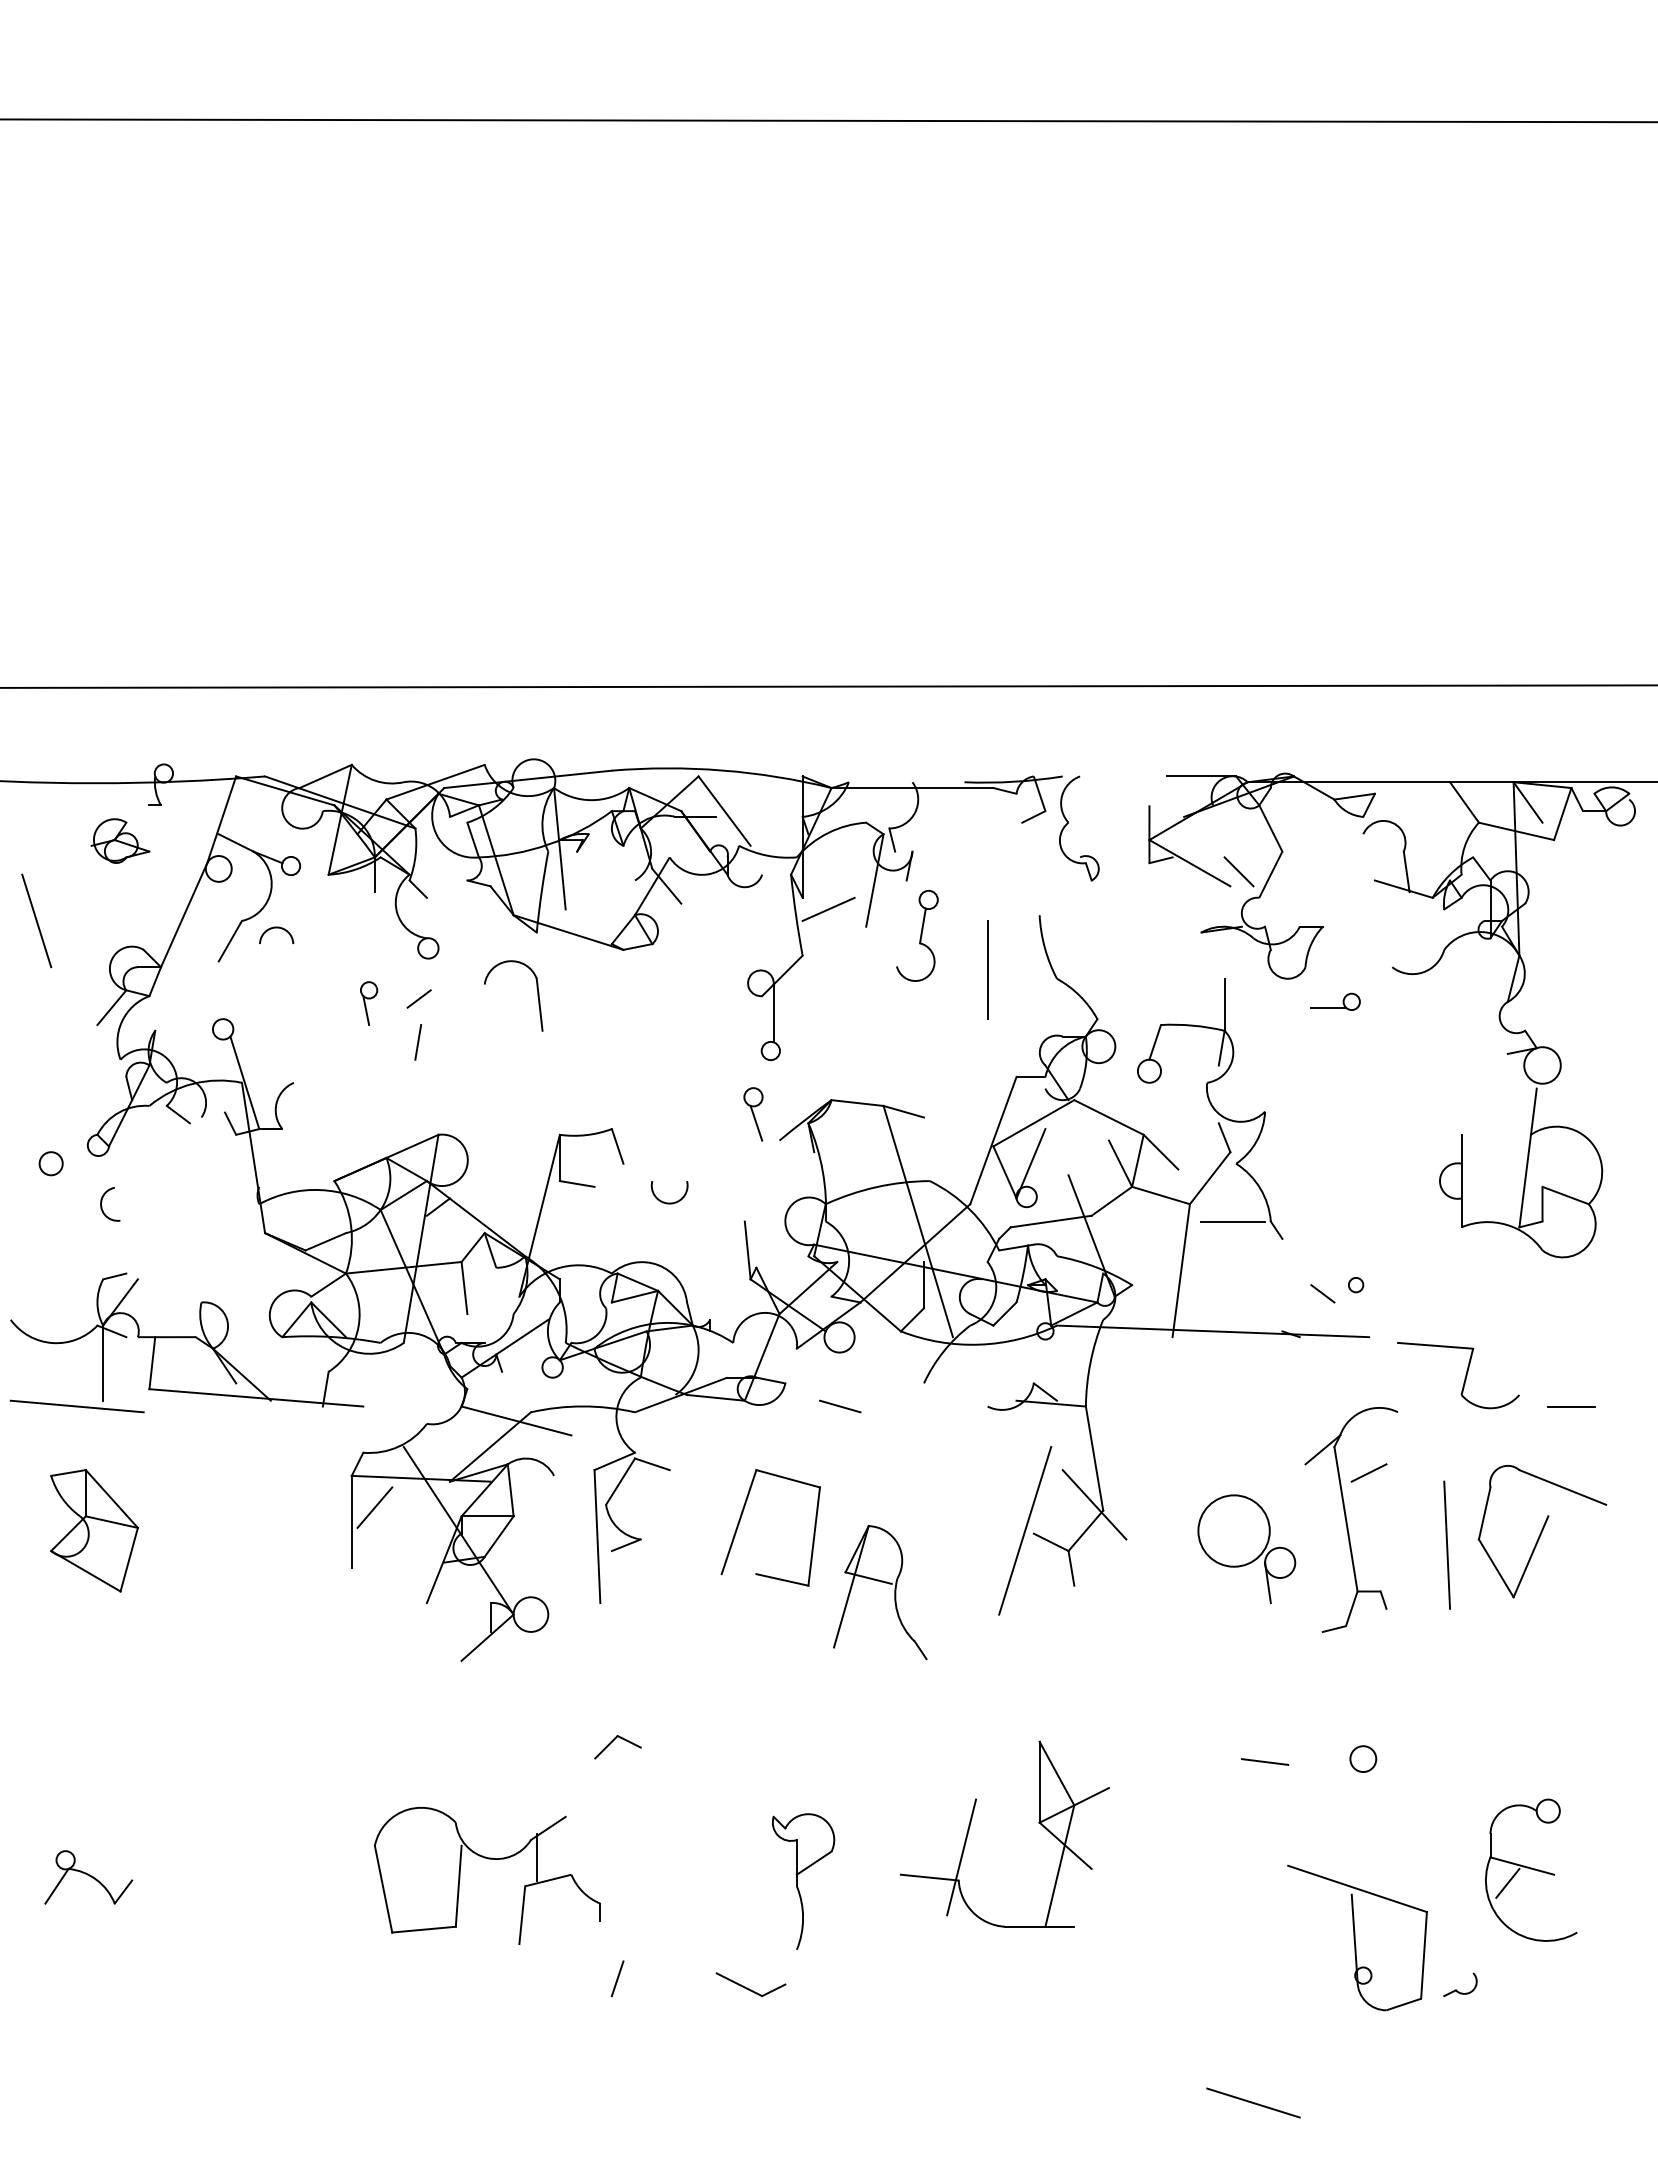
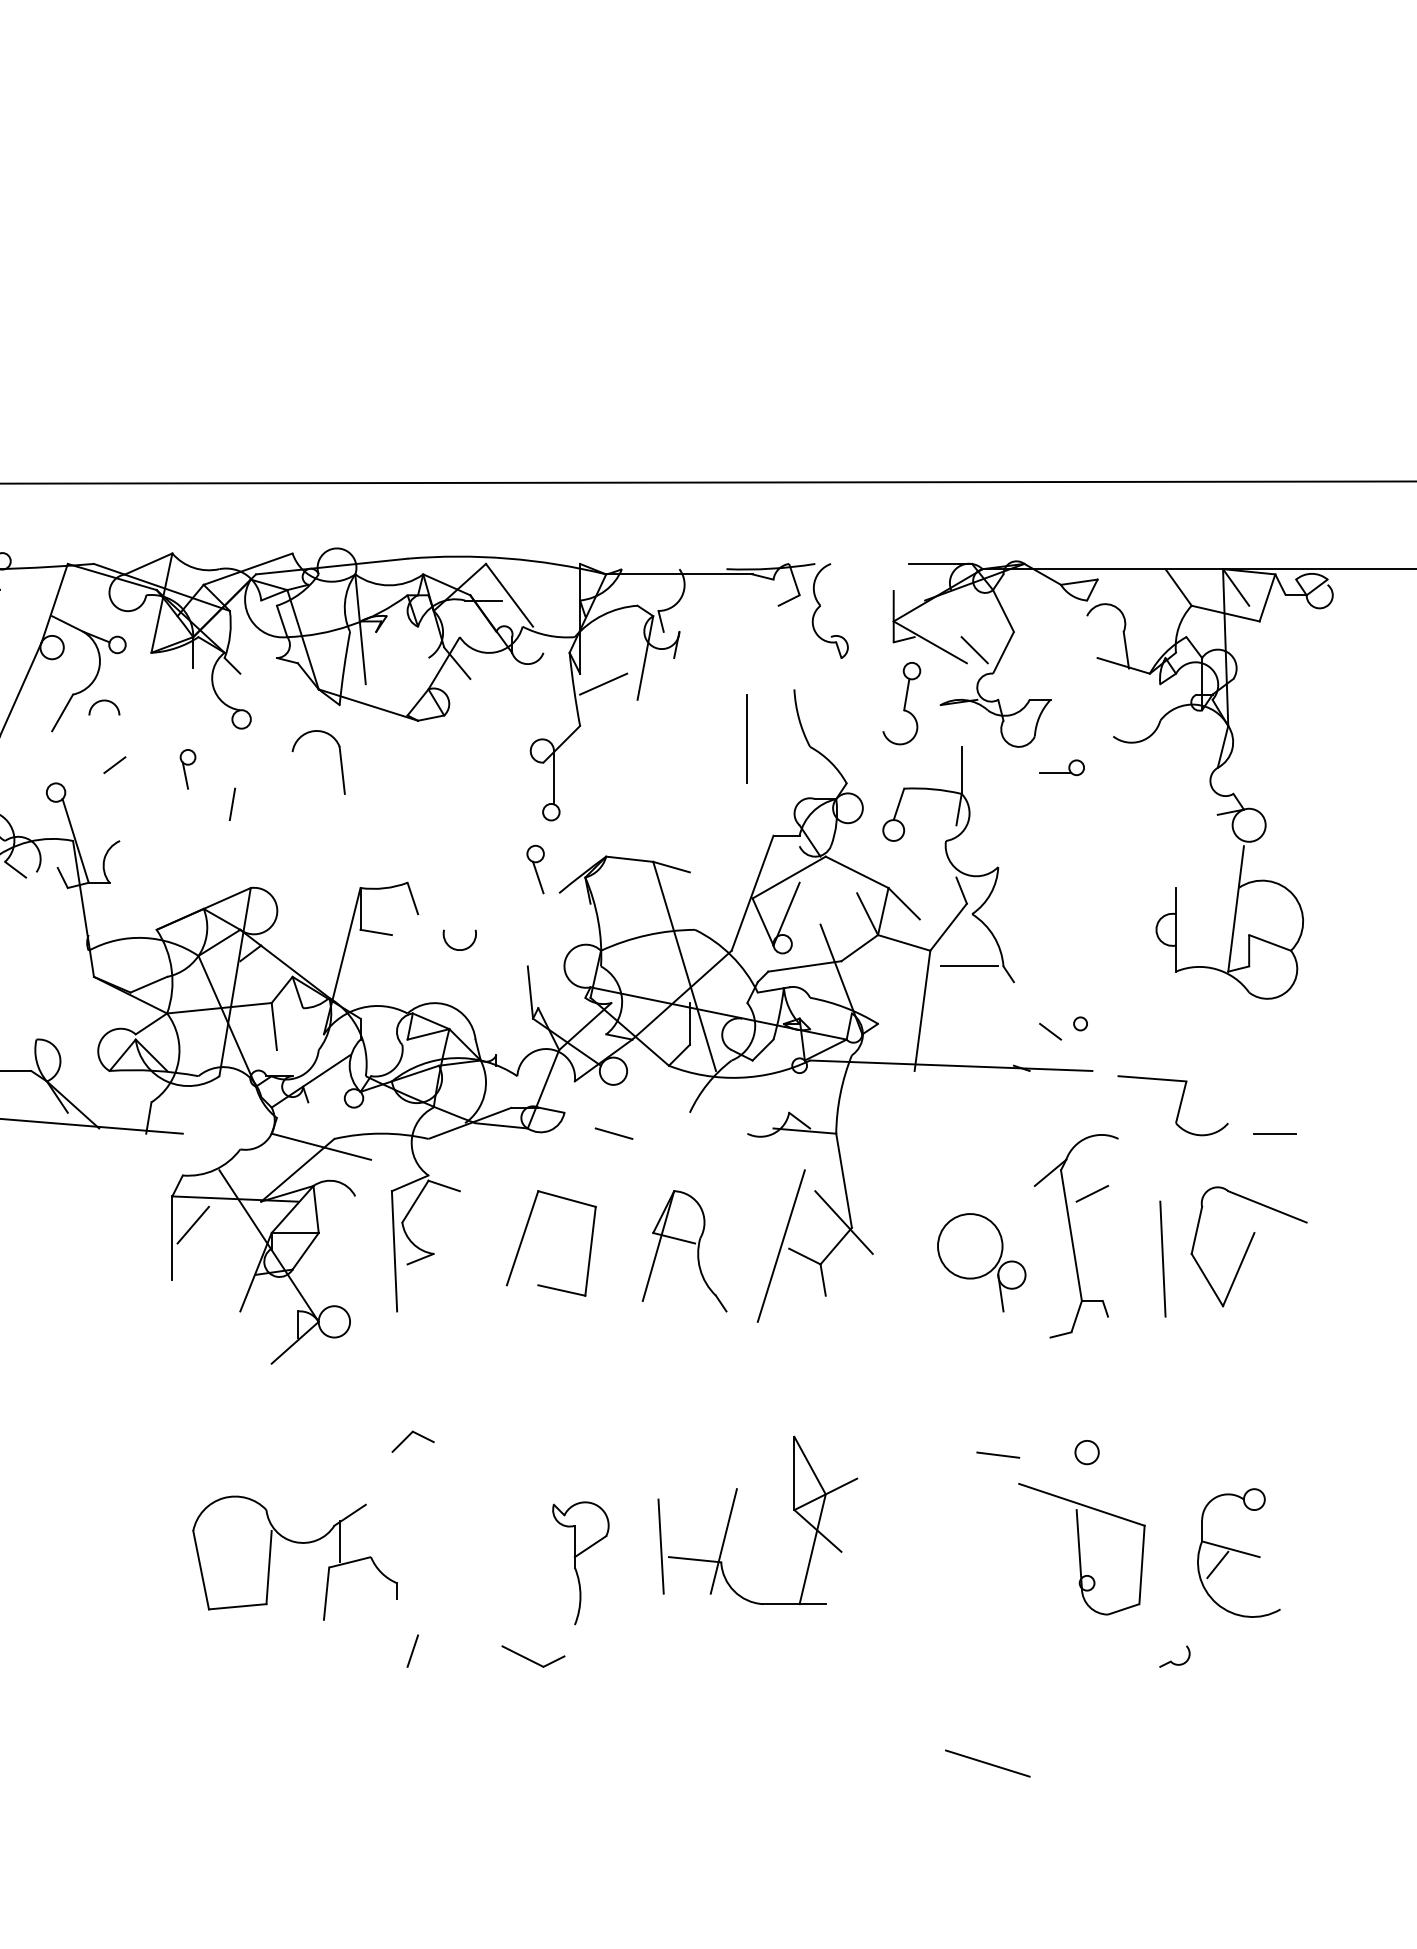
part: (917, 935) -> (901, 703), moved
line: (418, 998) -> (114, 764), moved
part: (881, 1582) -> (685, 1242), moved
line: (892, 1863) -> (661, 1546), added
part: (1357, 1937) -> (1081, 1548), moved

